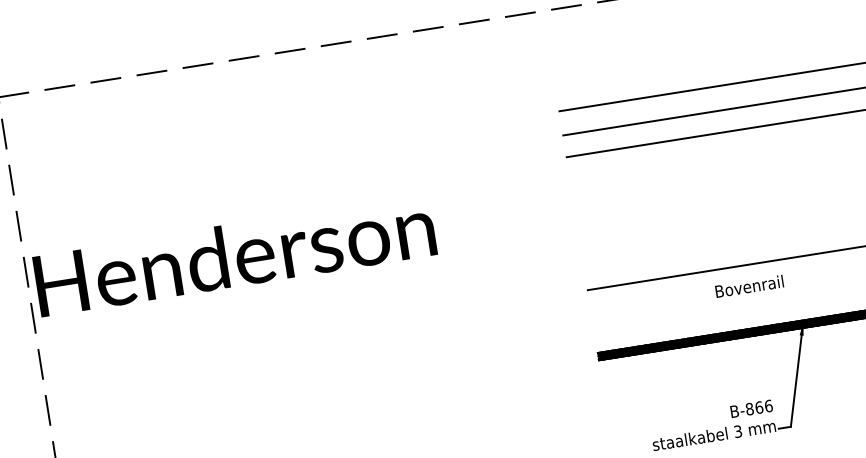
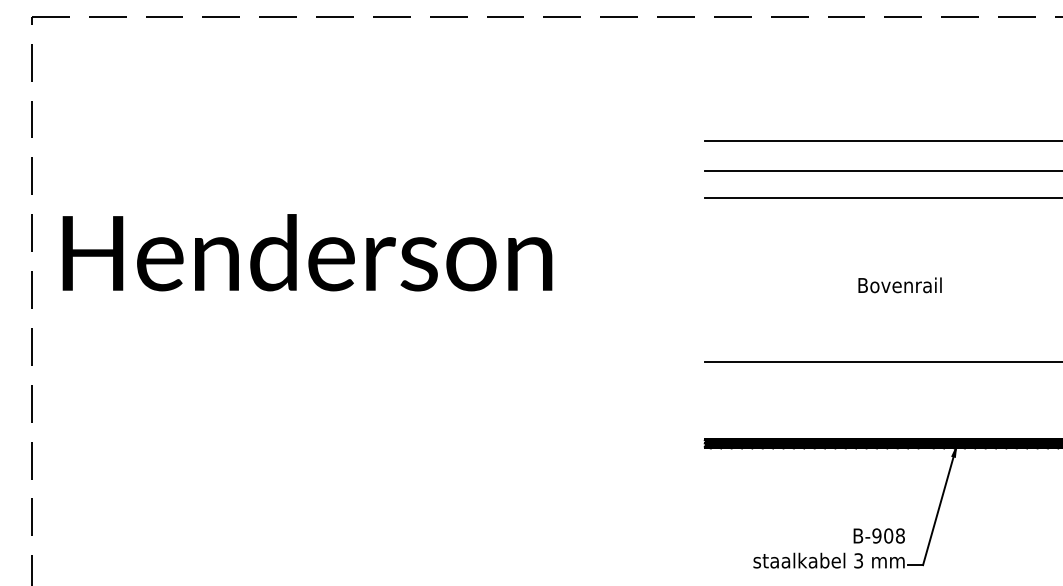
text: (234, 255) -> (307, 252), moved
text: (749, 286) -> (899, 285), moved
text: (759, 407) -> (888, 535), B-866 -> B-908

